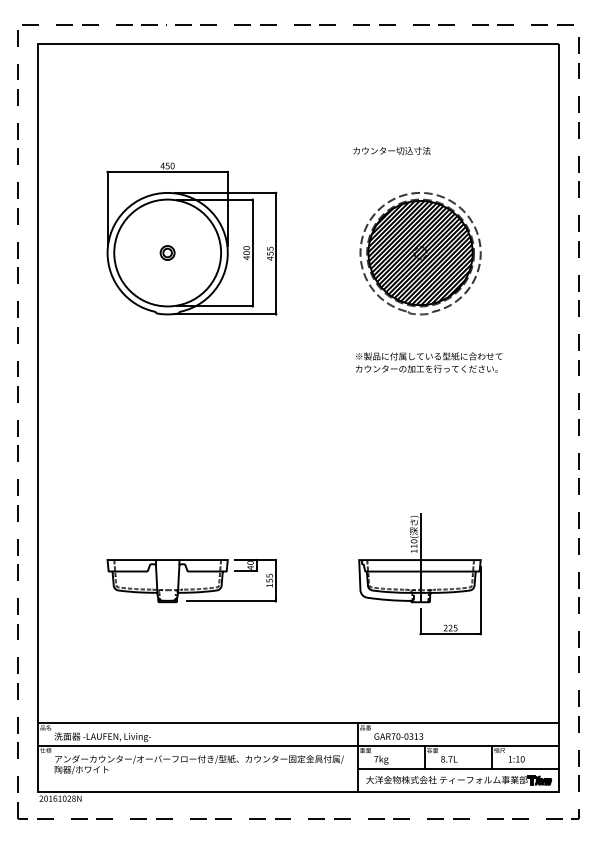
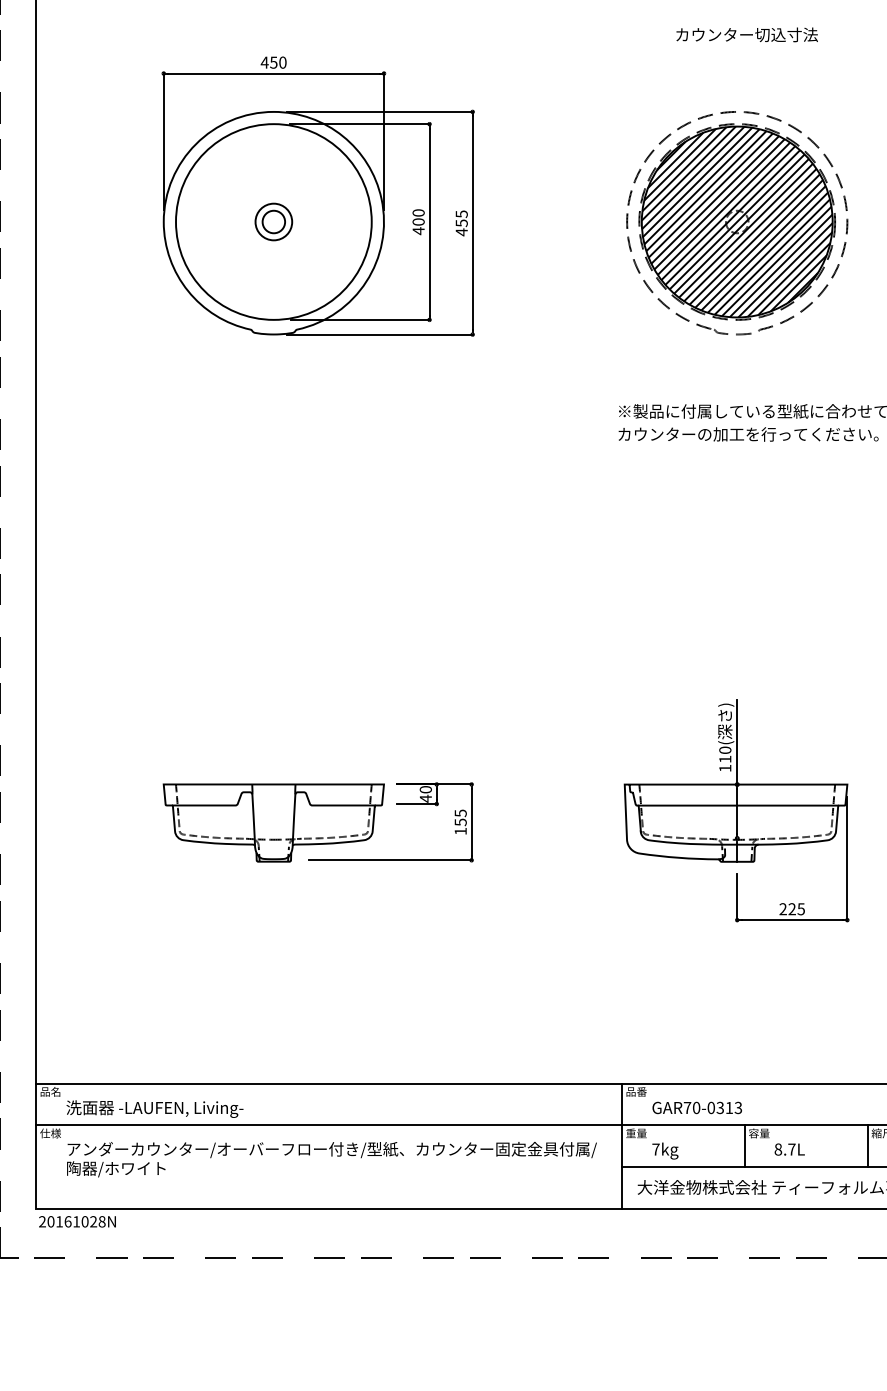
text: (391, 150) -> (746, 34), moved
part: (167, 252) -> (273, 221), size x1.43

